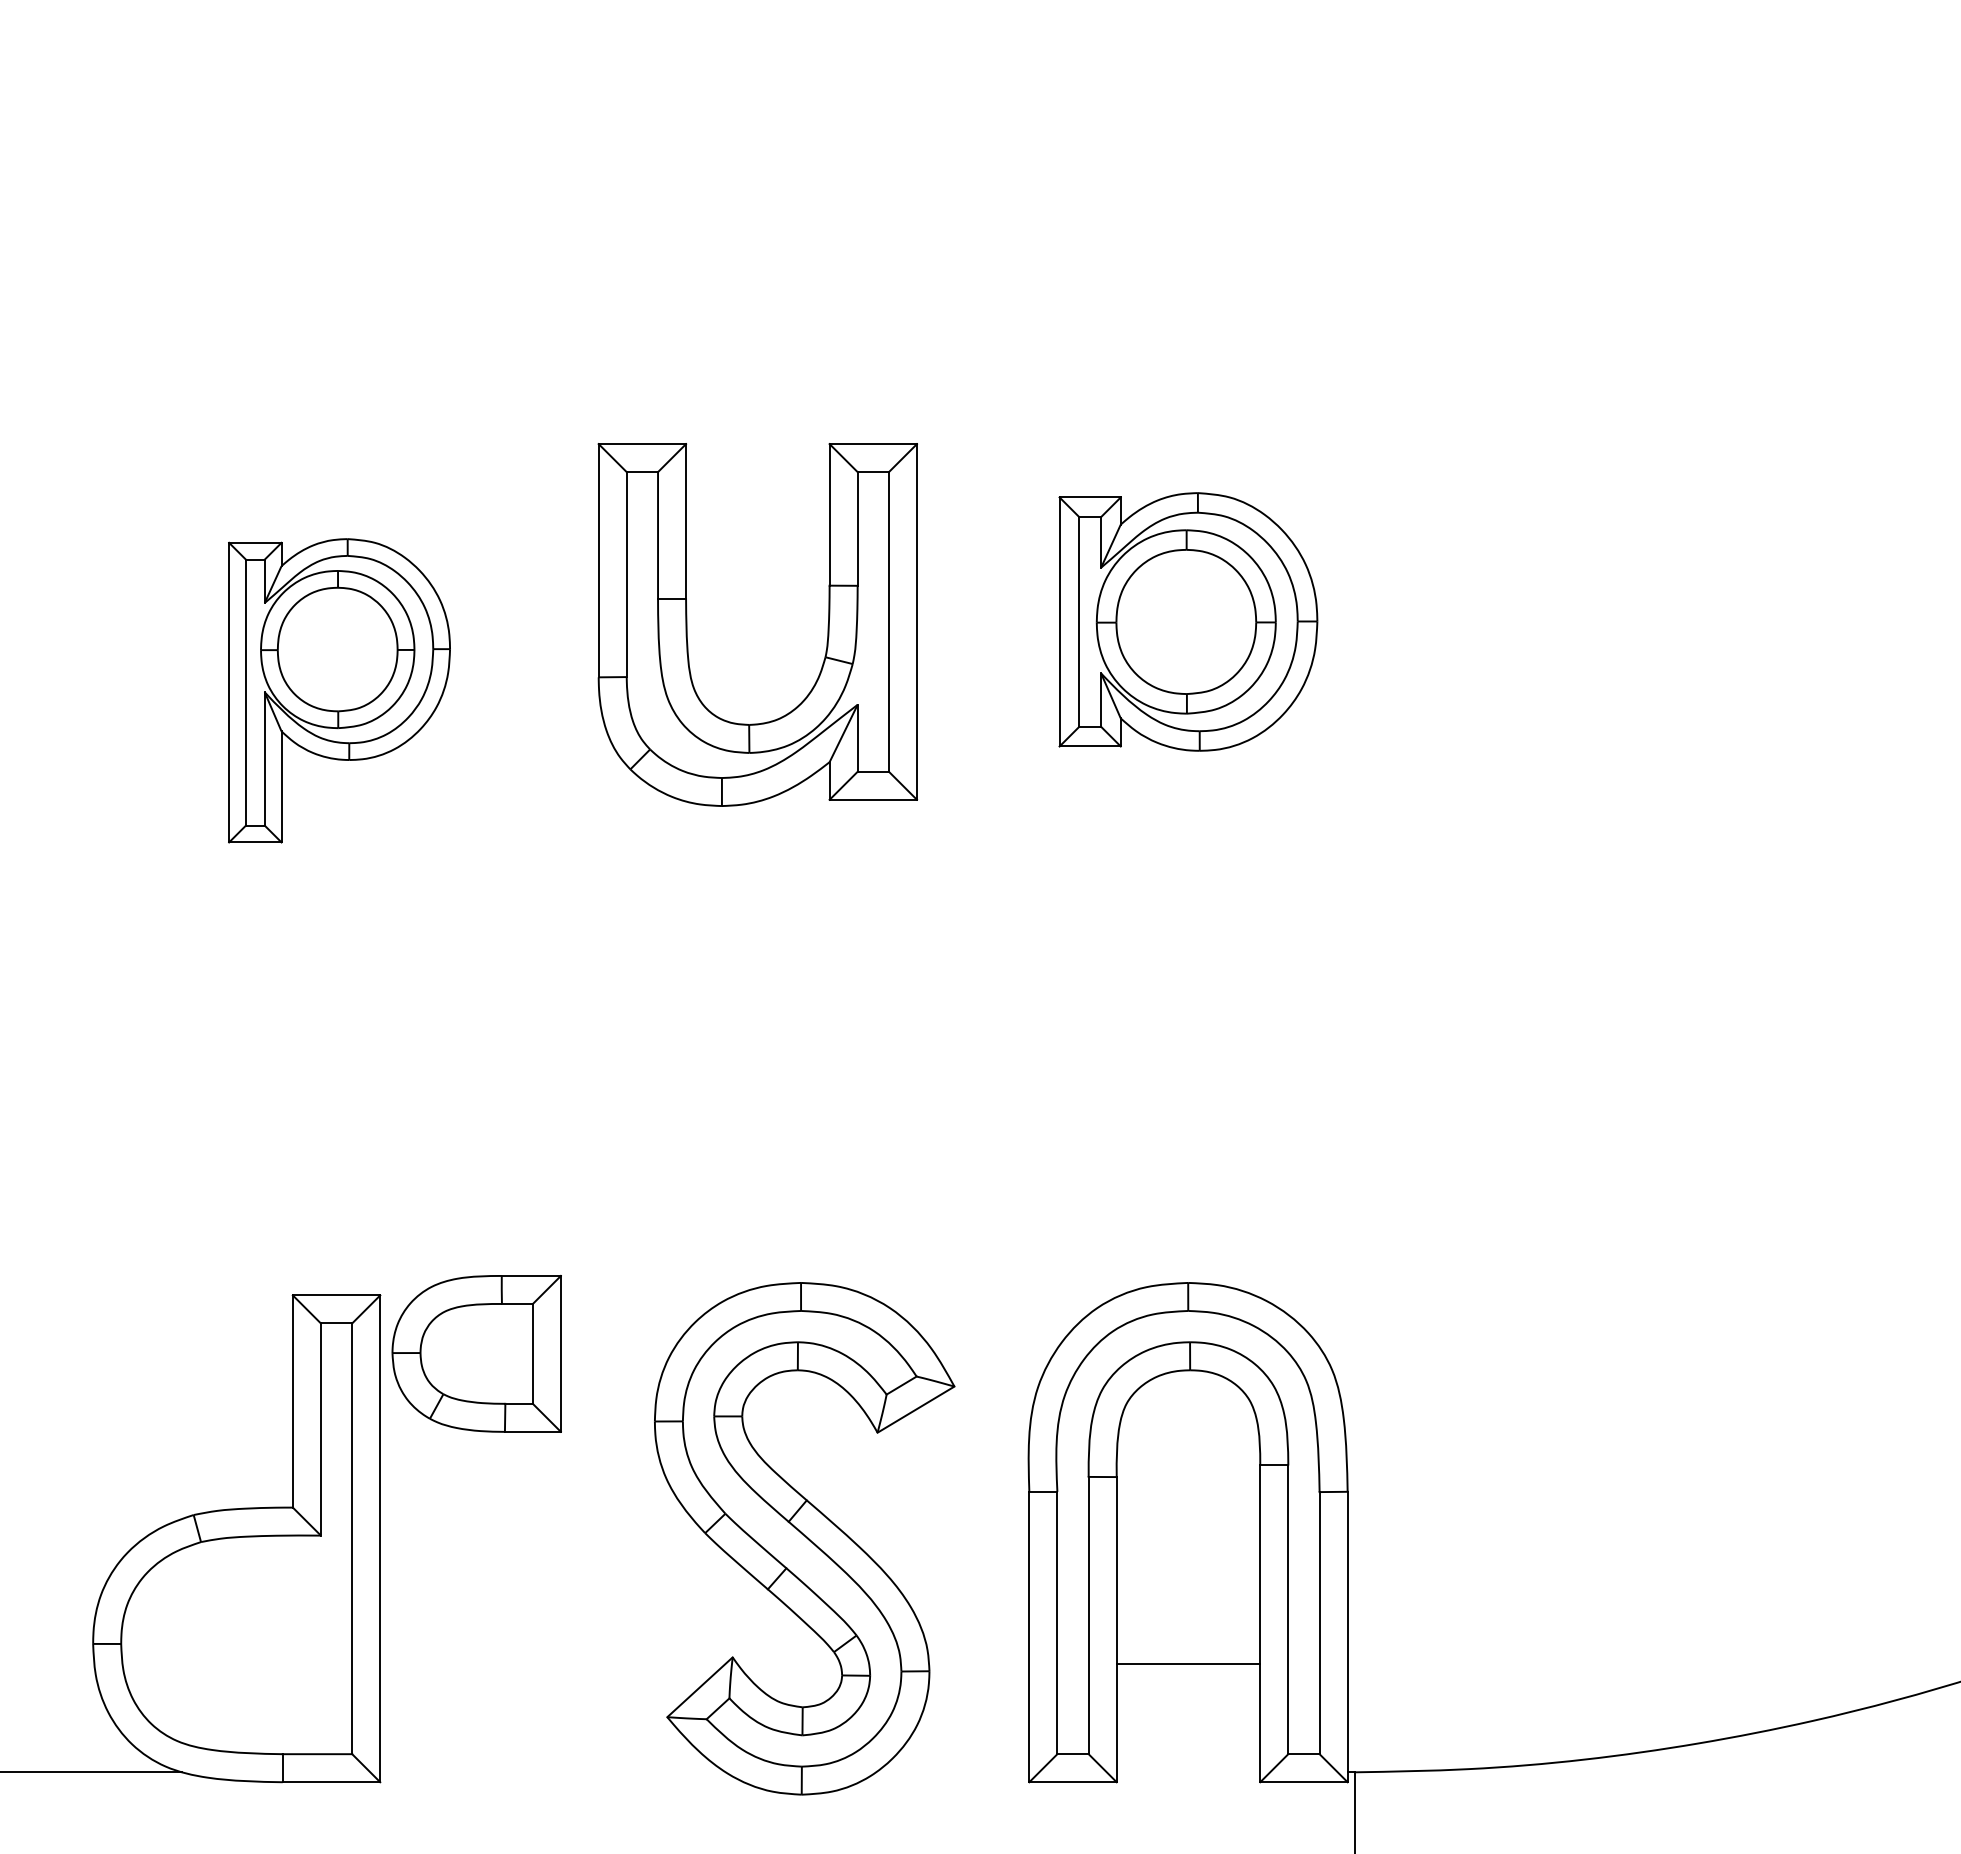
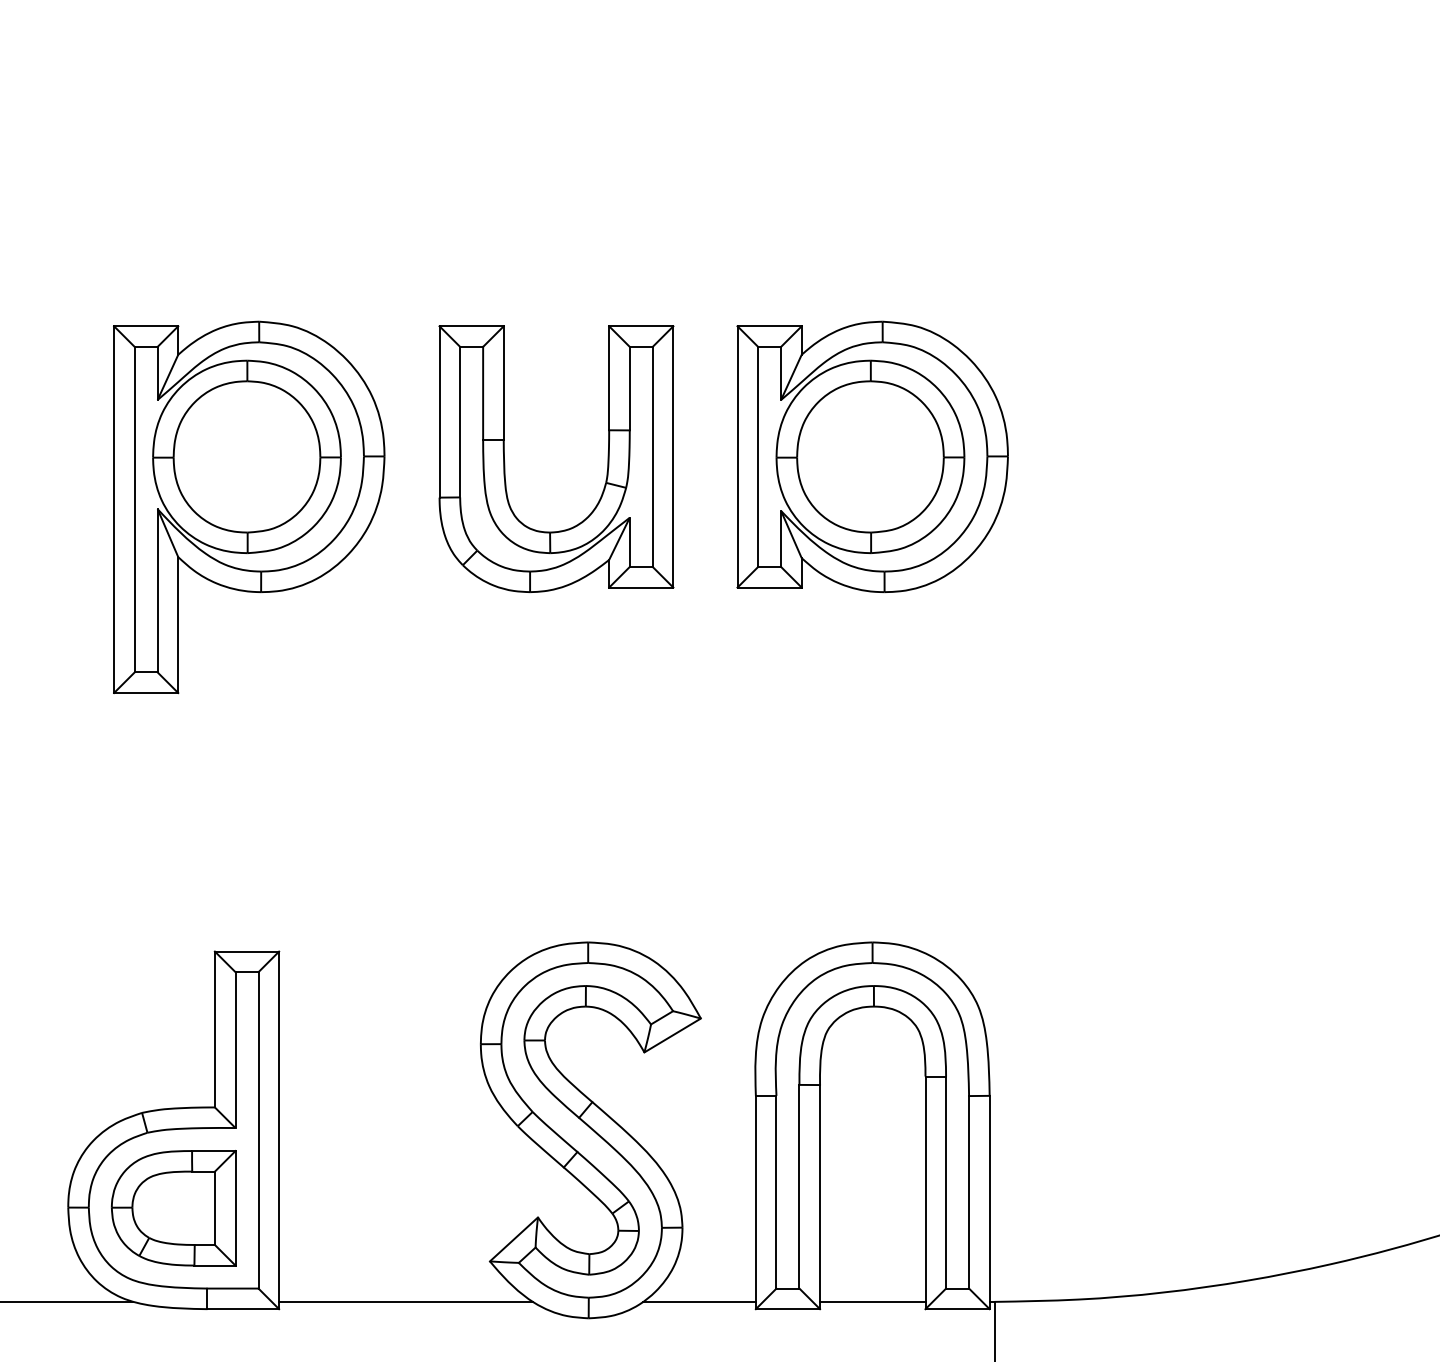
part: (1188, 621) -> (872, 456), size x1.43
part: (339, 690) -> (249, 507), size x1.67
part: (476, 1353) -> (173, 1208), moved
line: (1188, 1664) -> (872, 1302), moved
line: (552, 1772) -> (405, 1302), added
line: (952, 1772) -> (699, 1302), added

